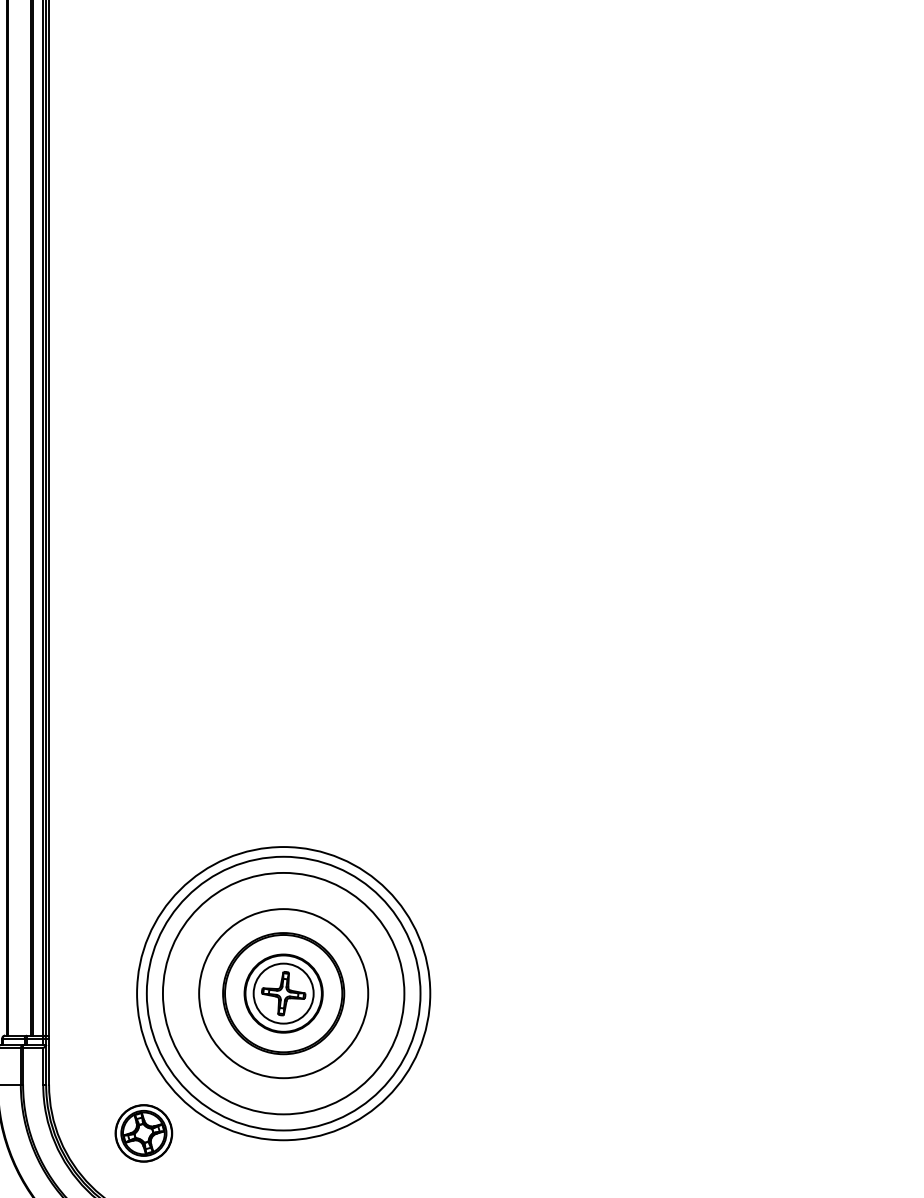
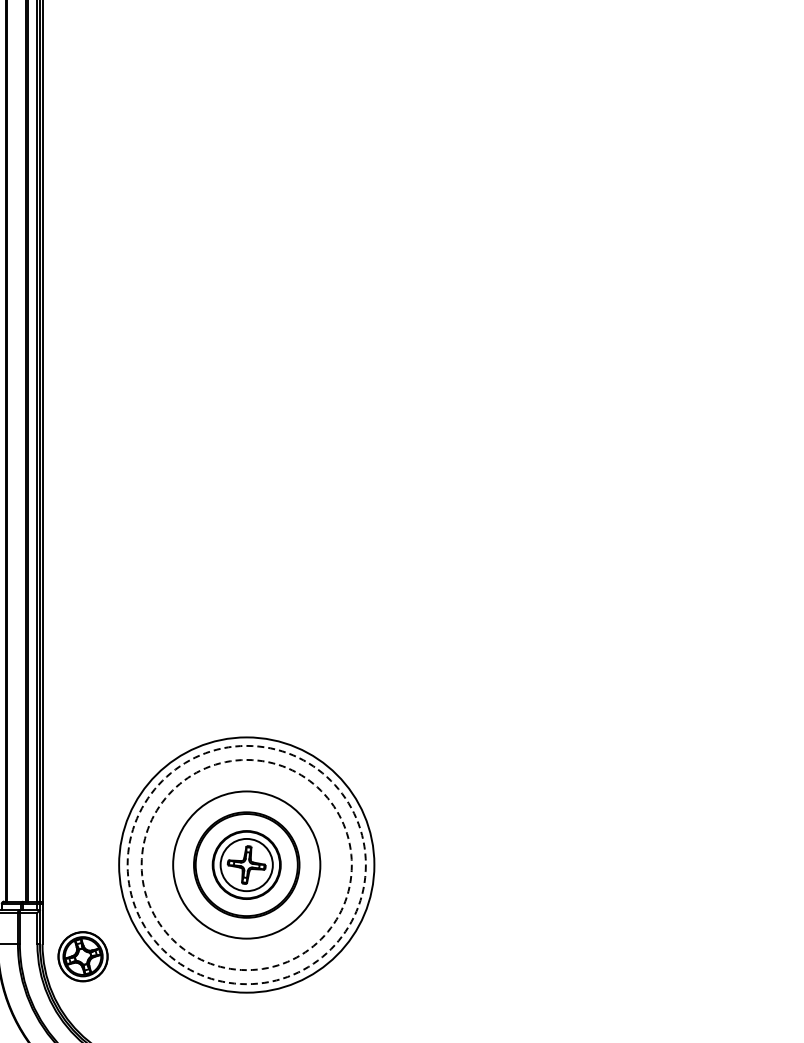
circle: (283, 993) -> (246, 864), solid -> dashed
circle: (283, 993) -> (246, 864), solid -> dashed
part: (143, 1133) -> (82, 956), moved

